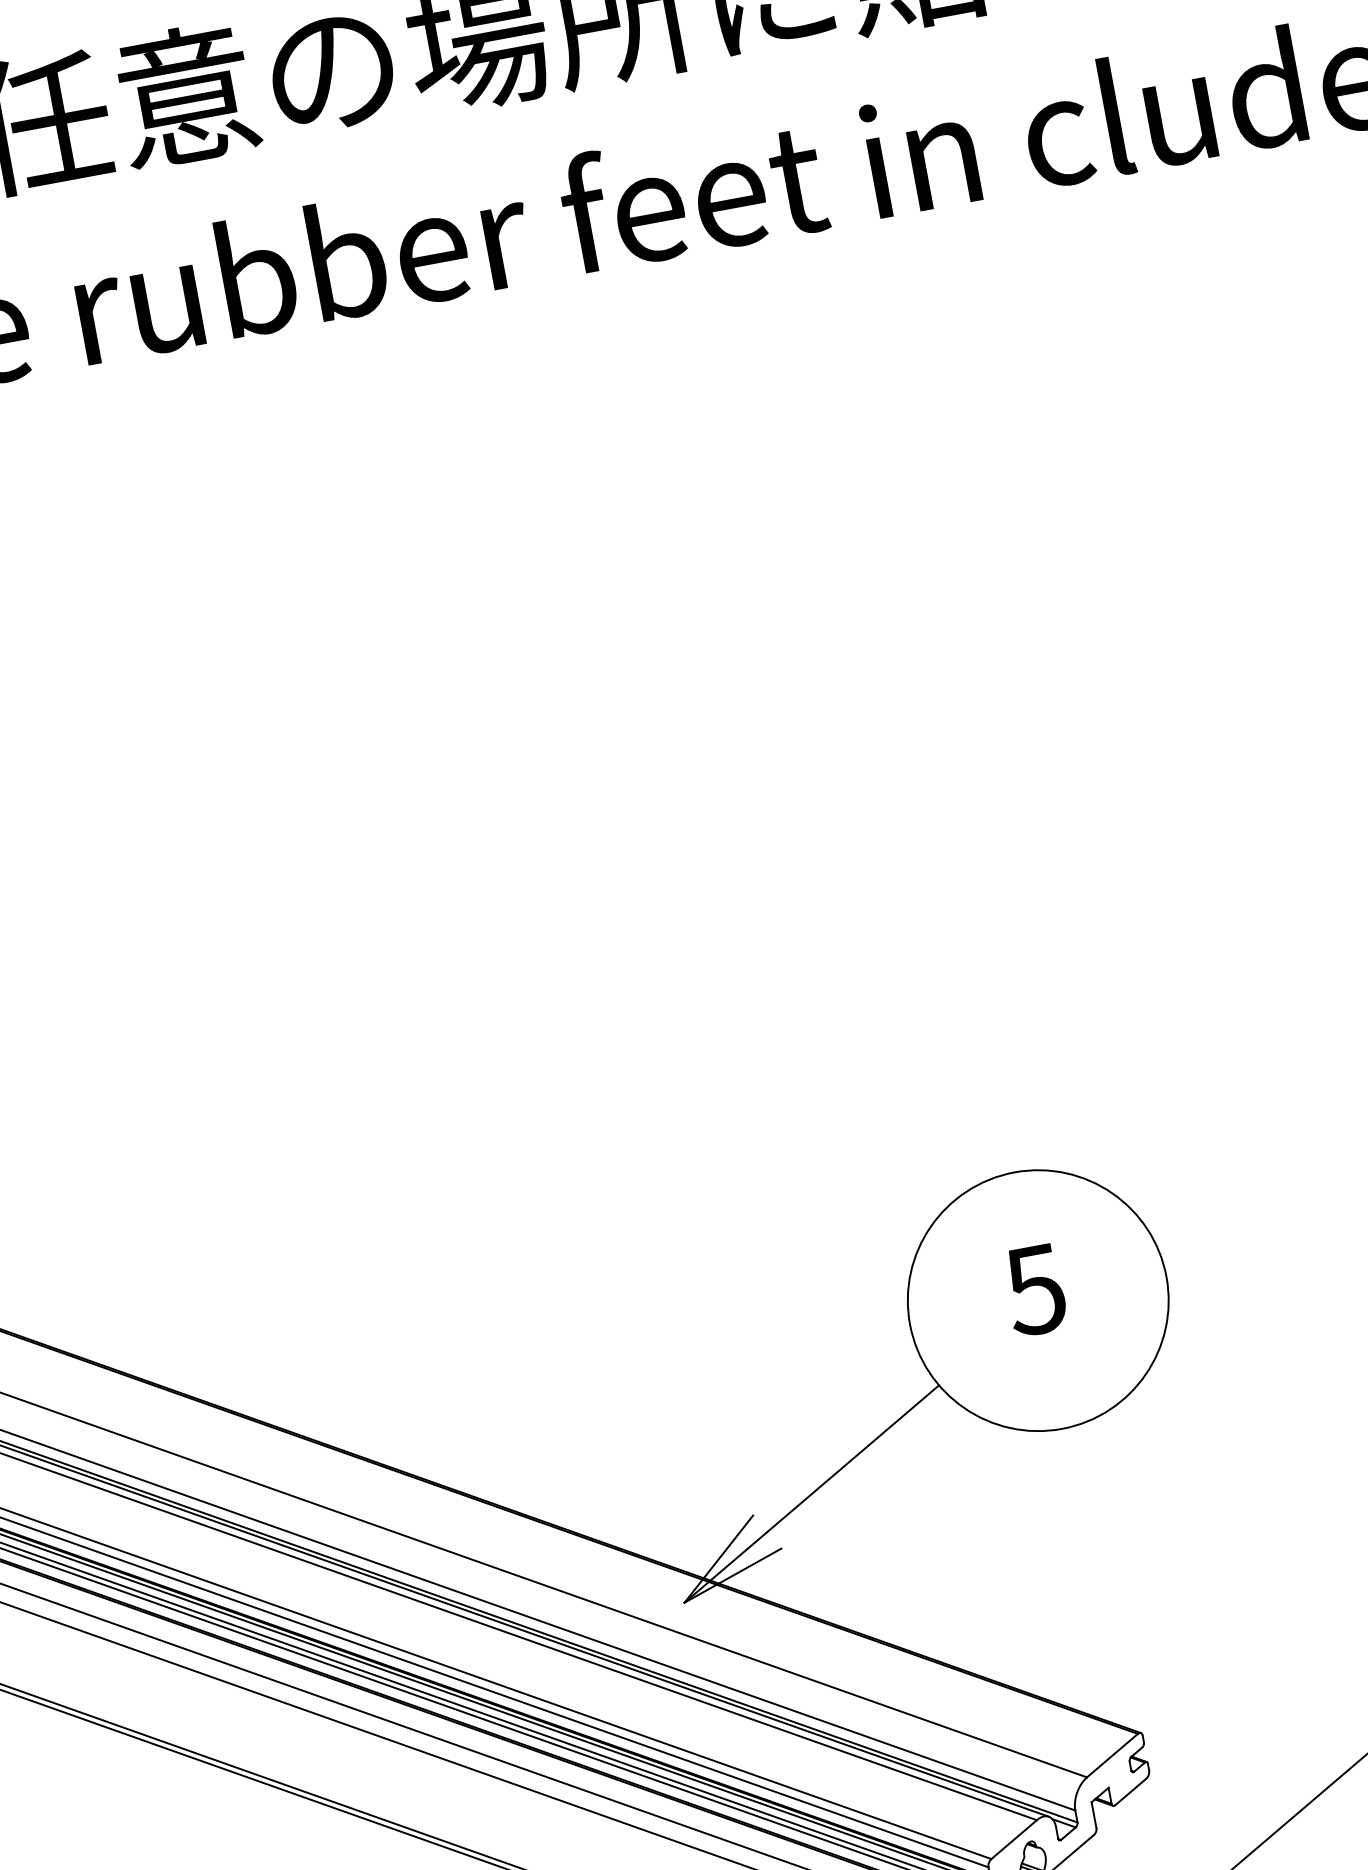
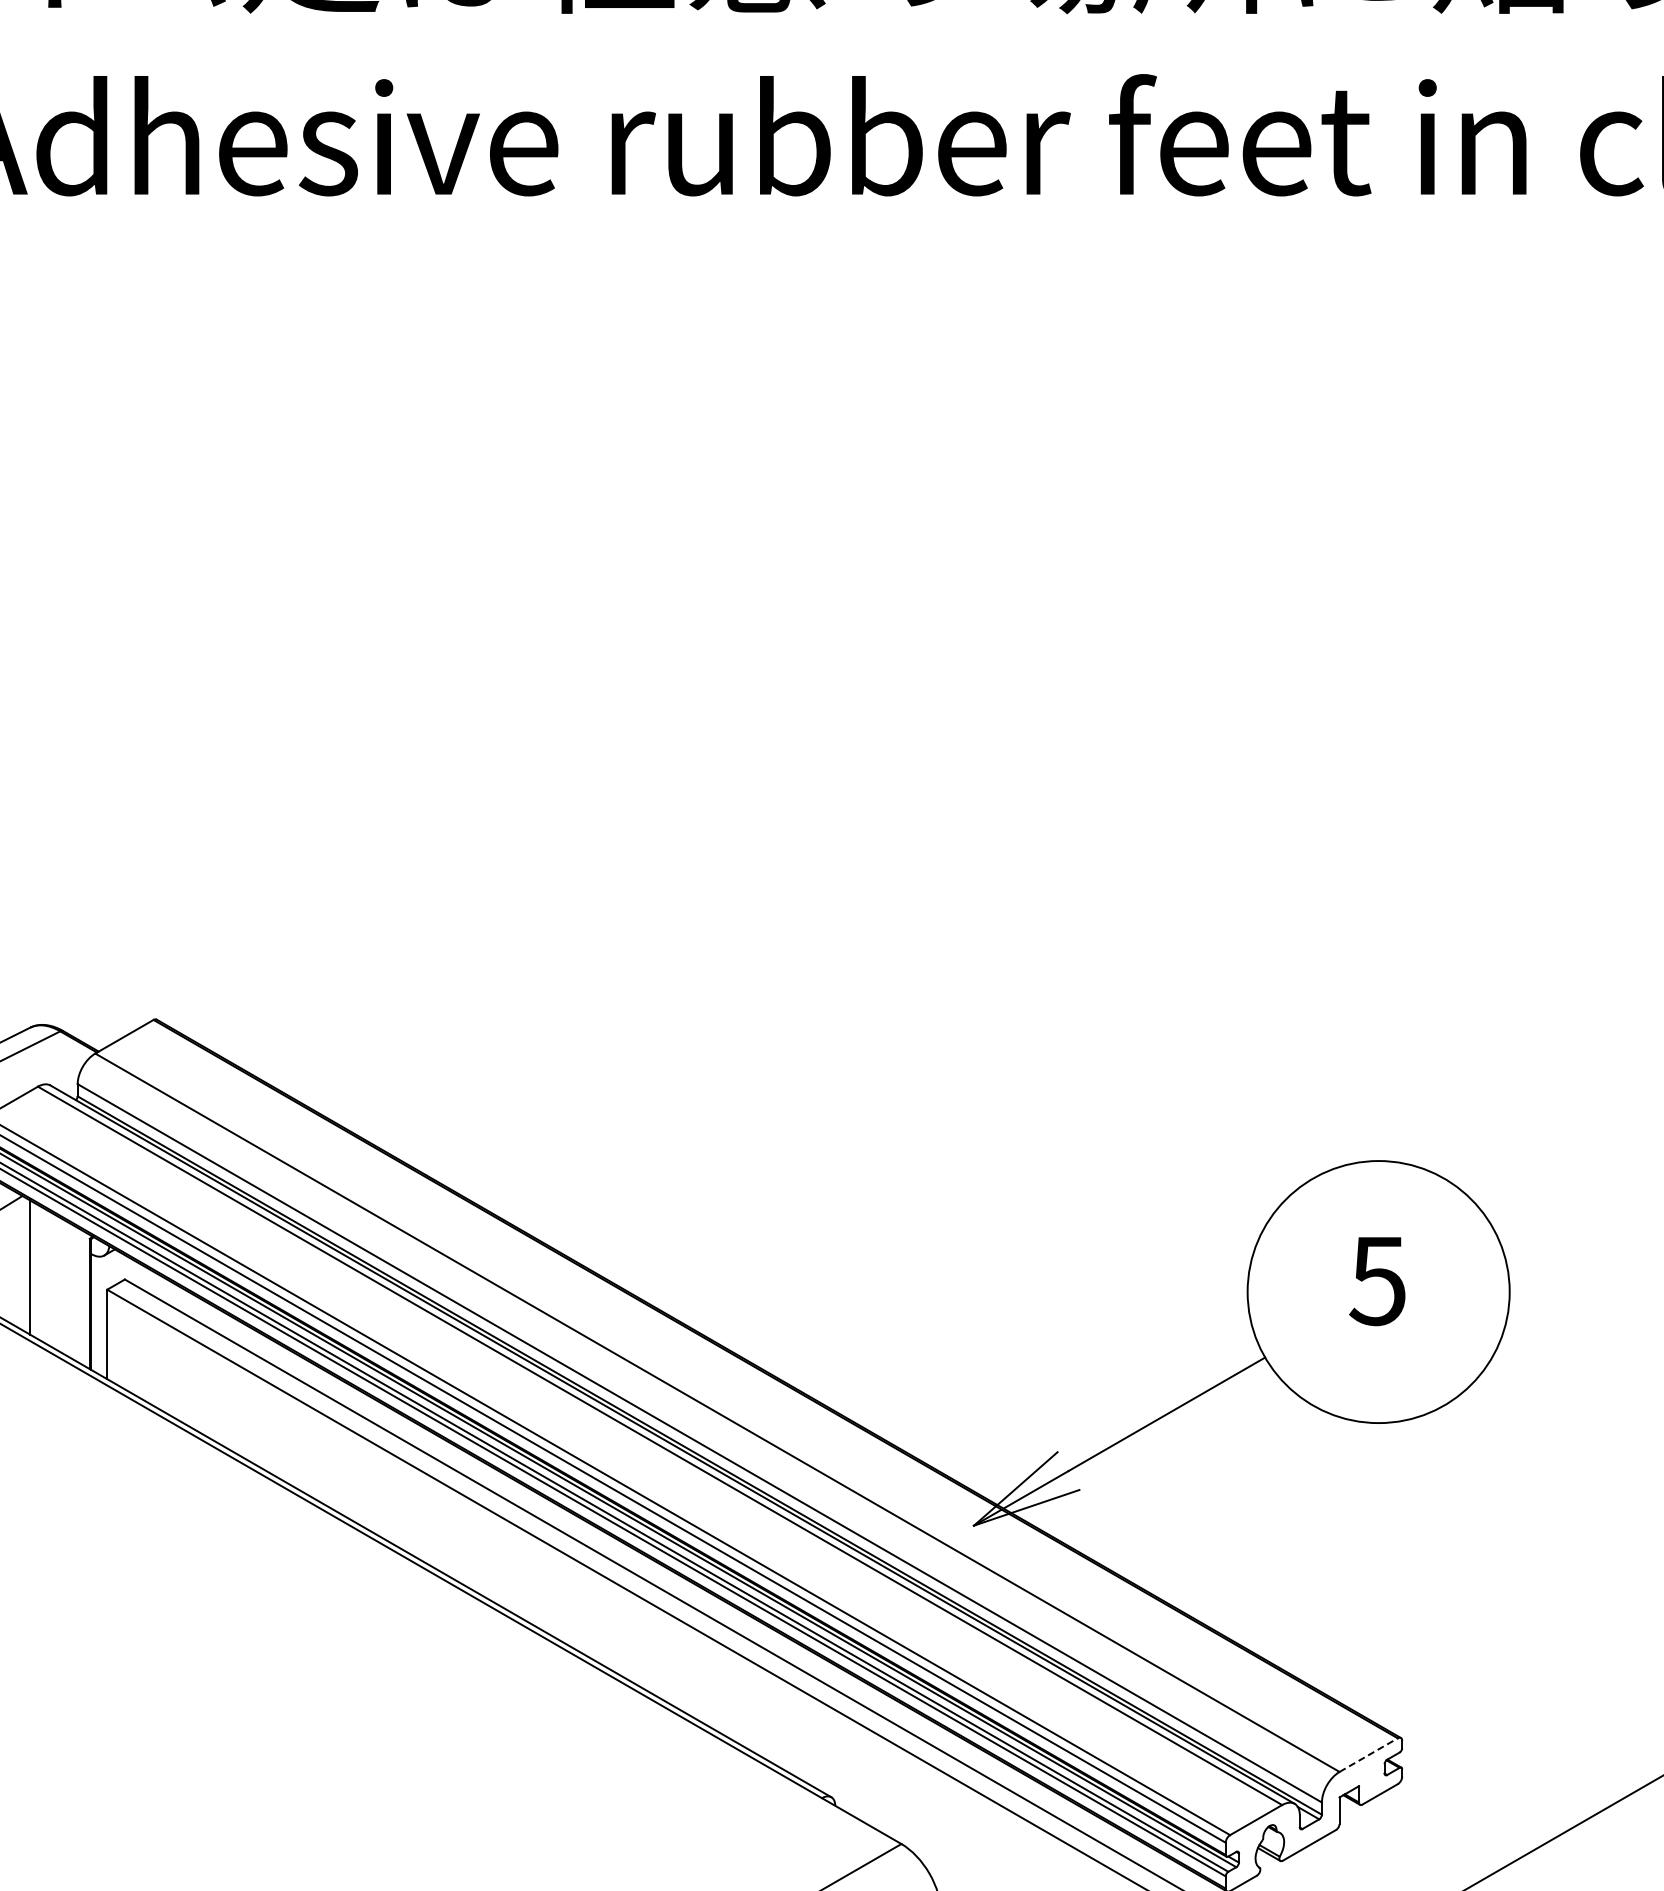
line: (1112, 1756) -> (1368, 1755), solid -> dashed

